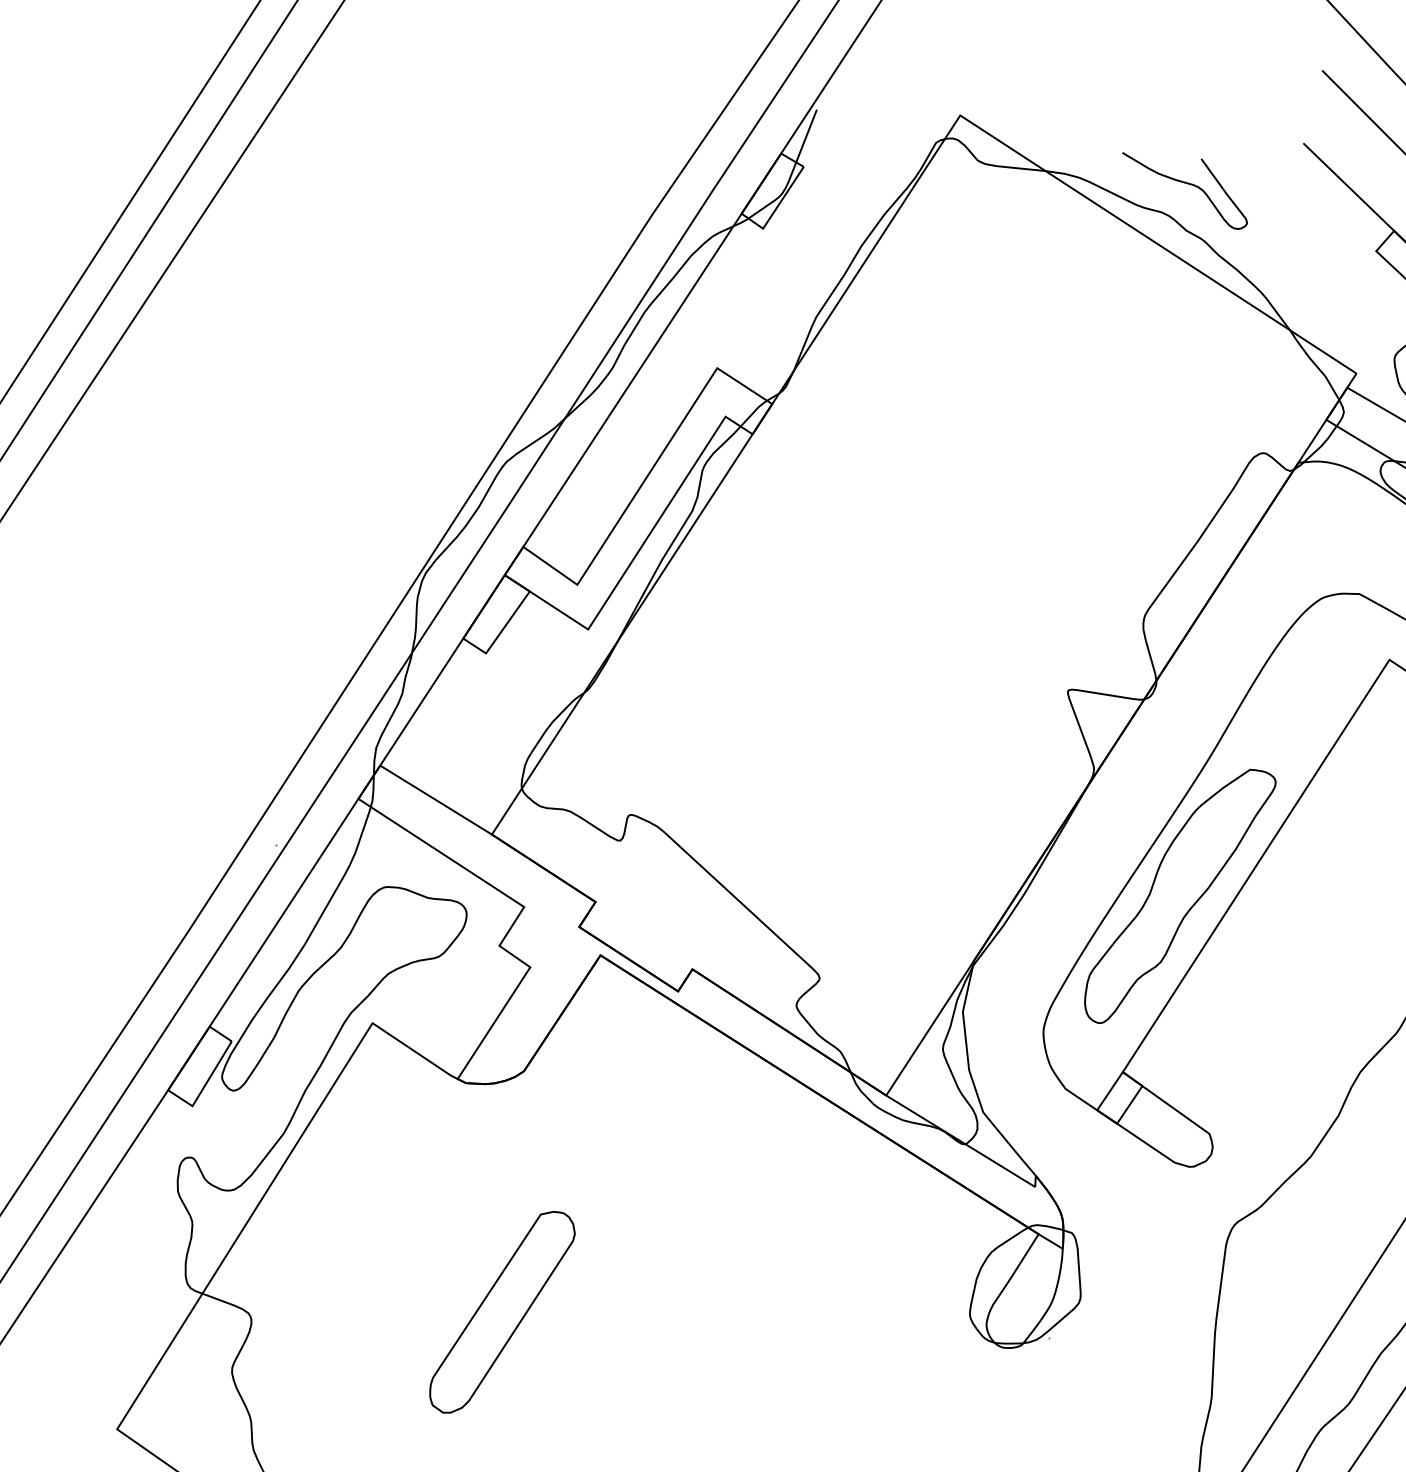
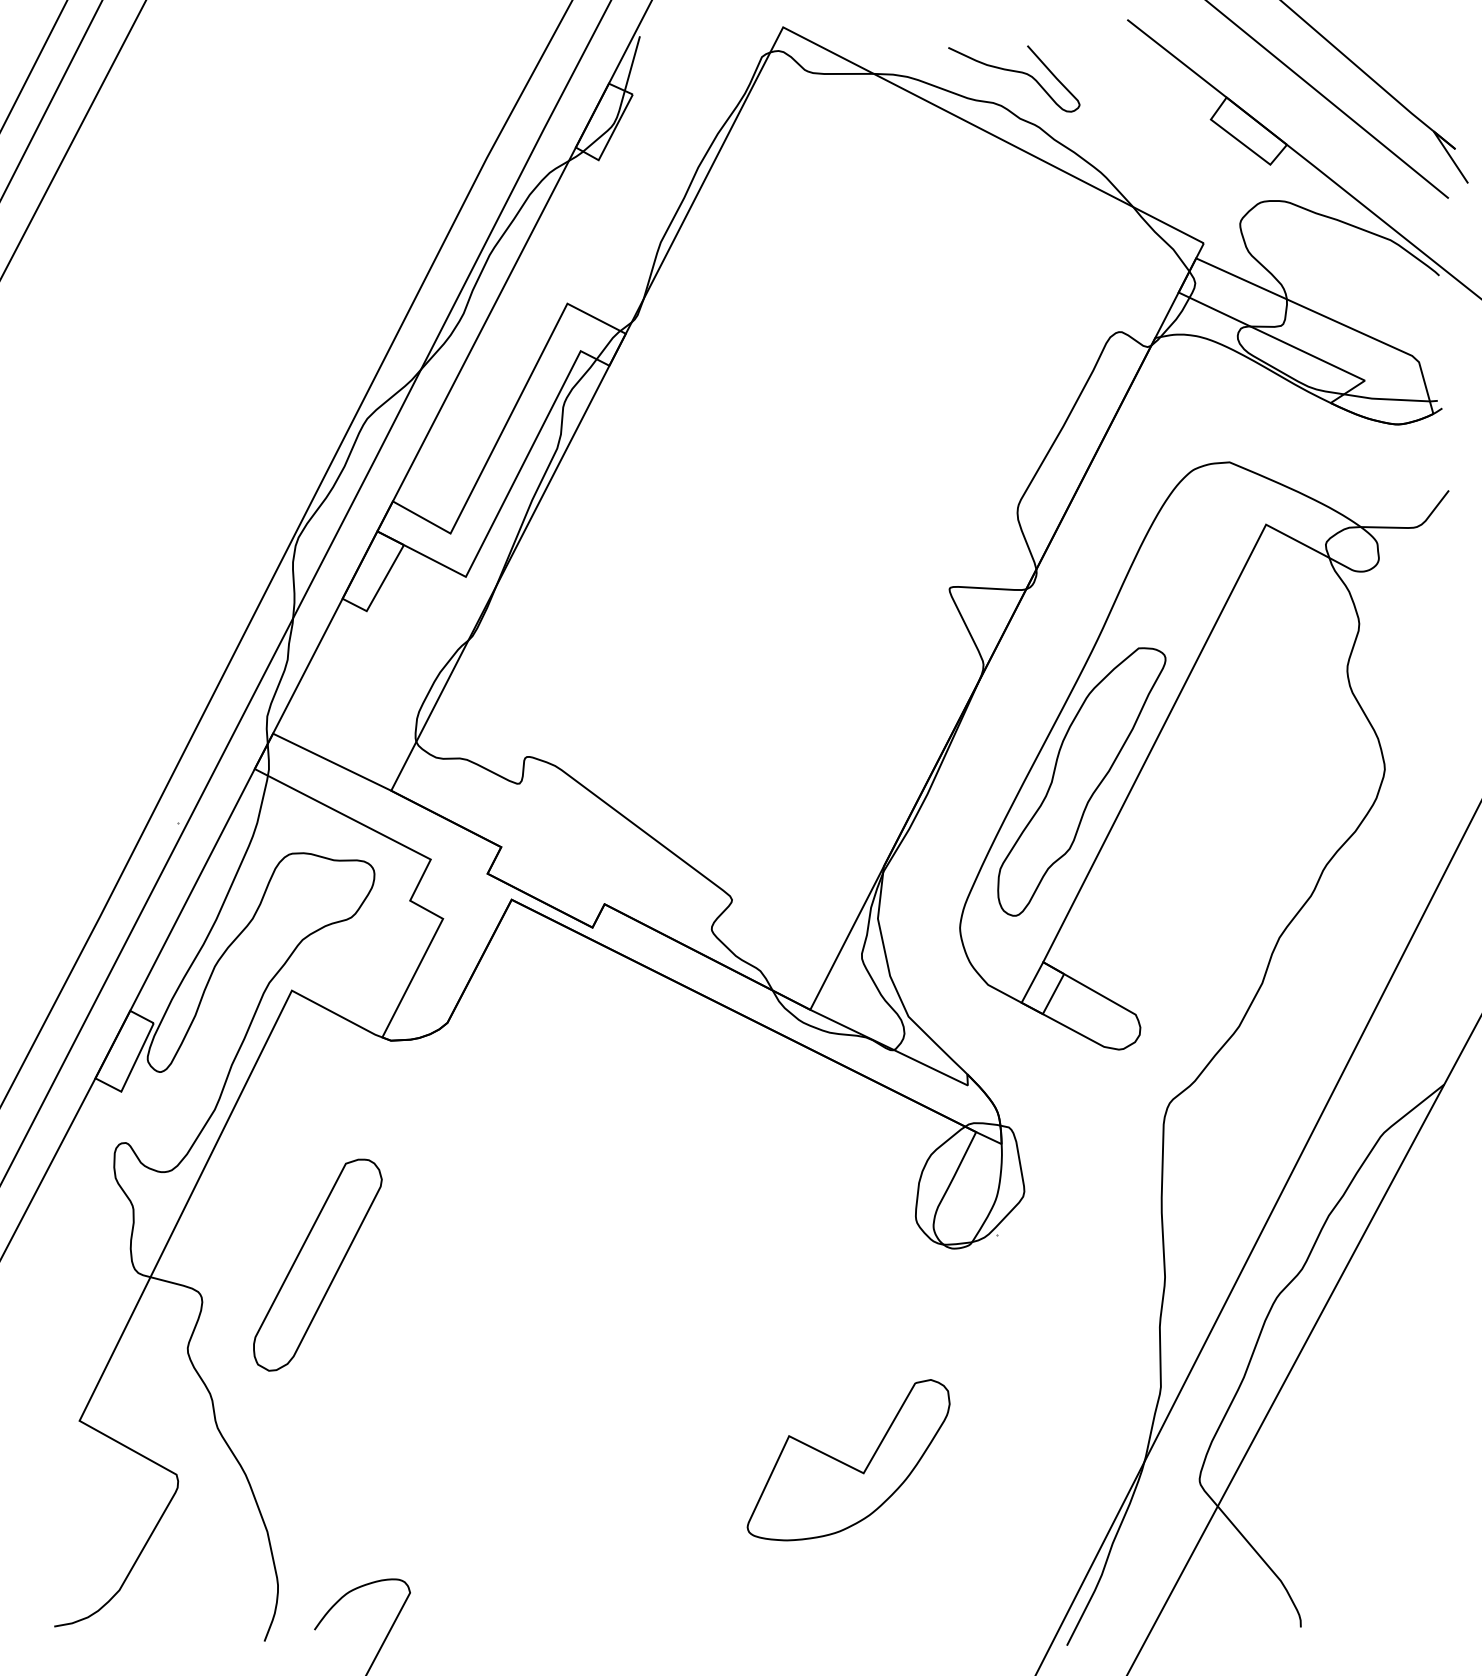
part: (502, 1311) -> (317, 1264), moved

